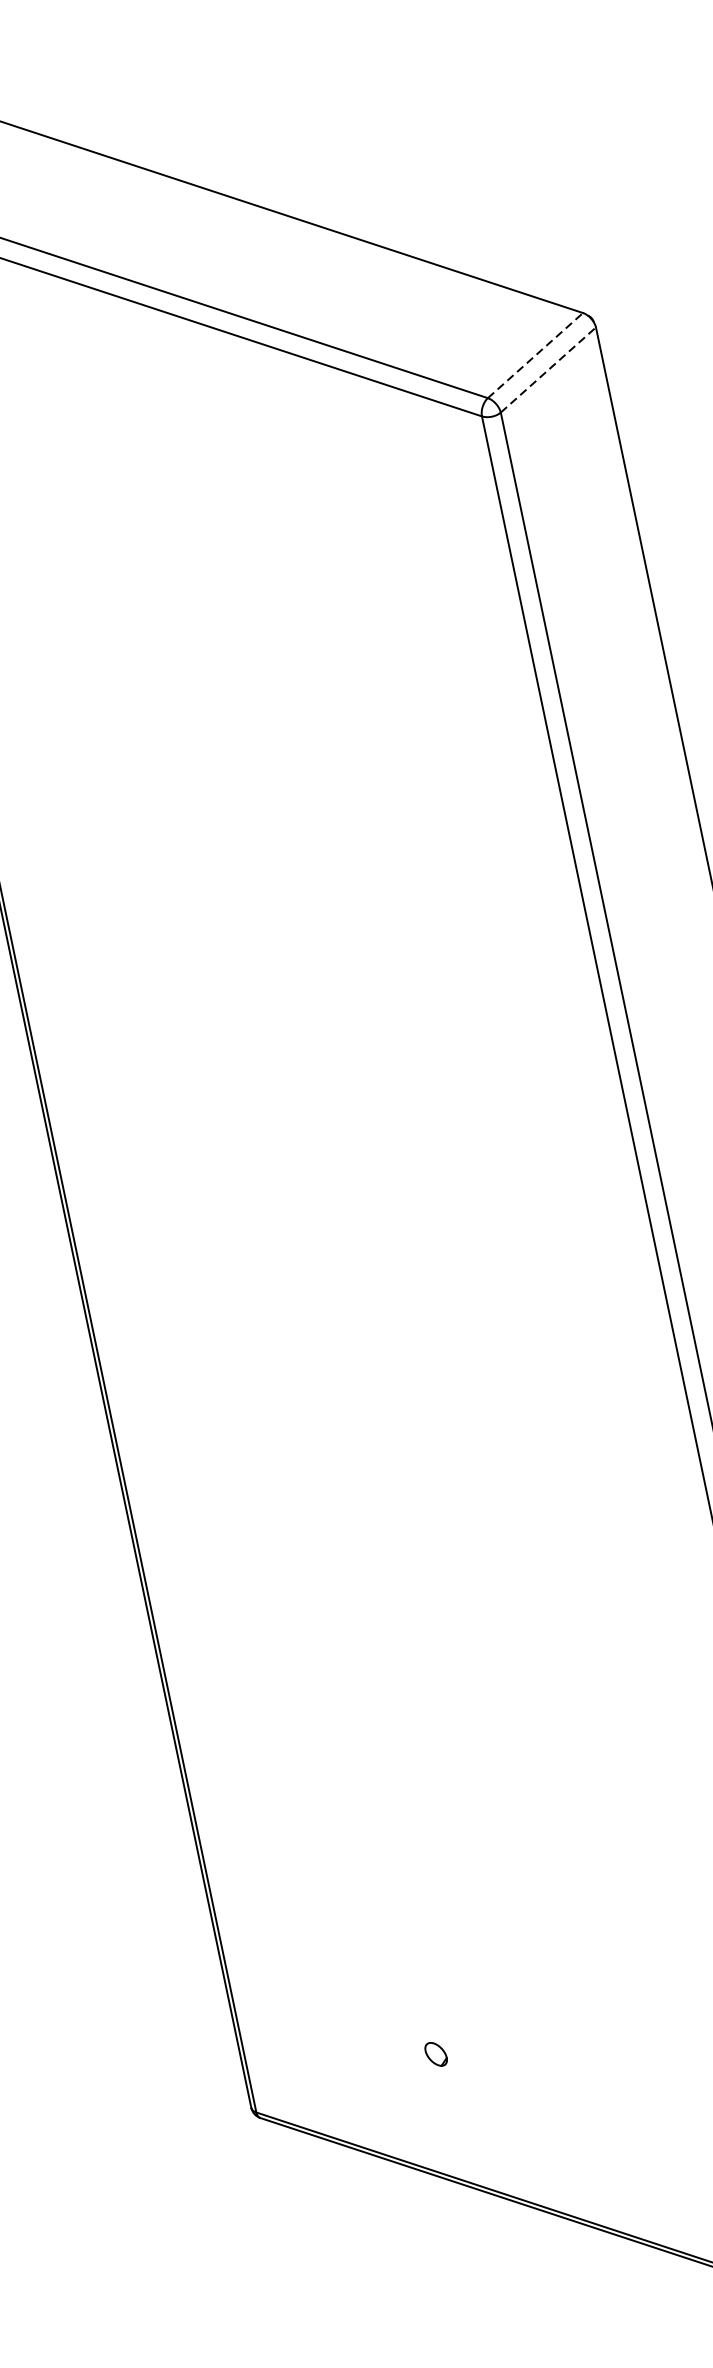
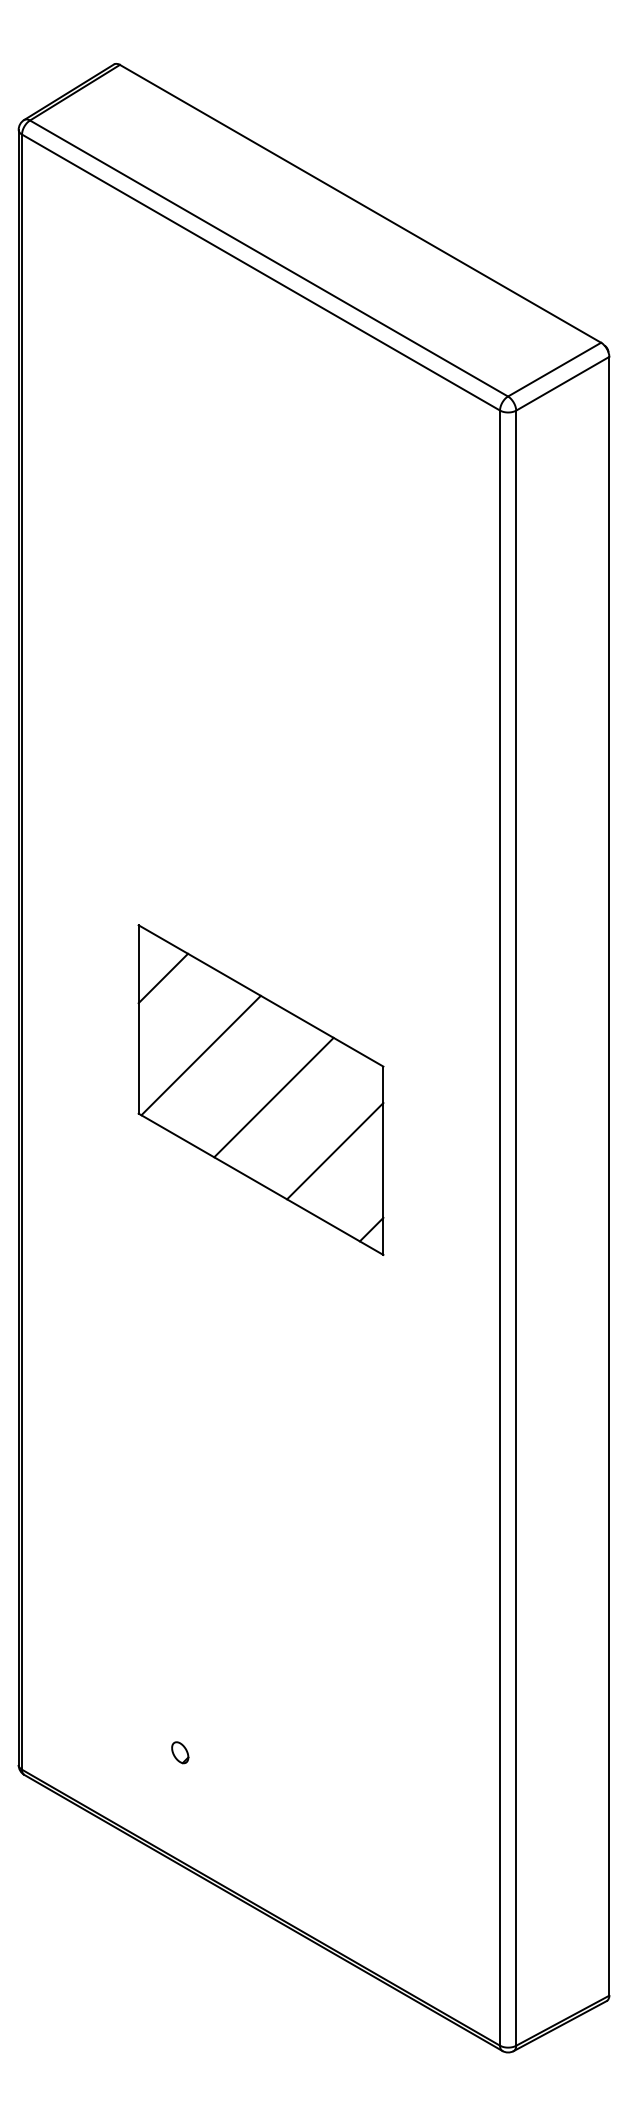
line: (535, 355) -> (554, 369), dashed -> solid
line: (548, 369) -> (562, 383), dashed -> solid
part: (368, 1263) -> (260, 1089), added

